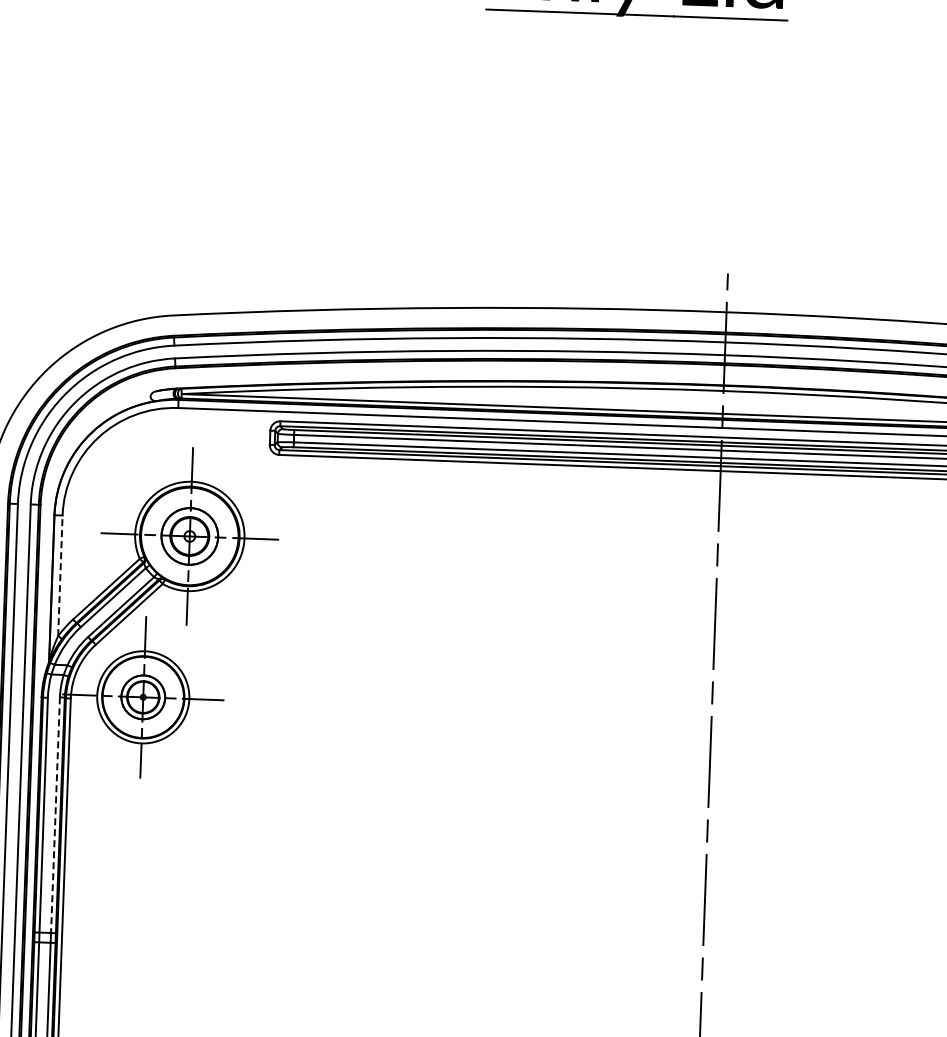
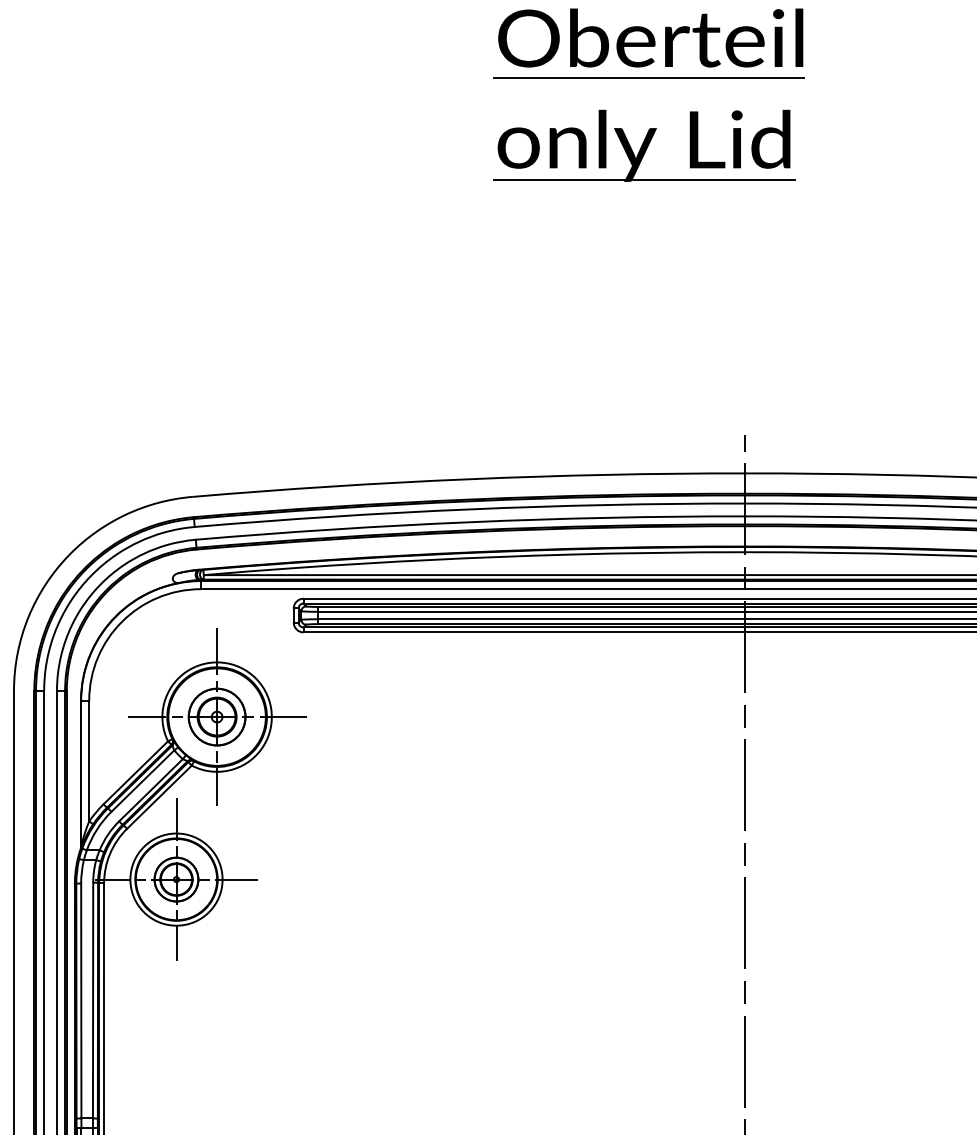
line: (60, 575) -> (89, 760), dashed -> solid
line: (55, 815) -> (93, 1000), dashed -> solid

